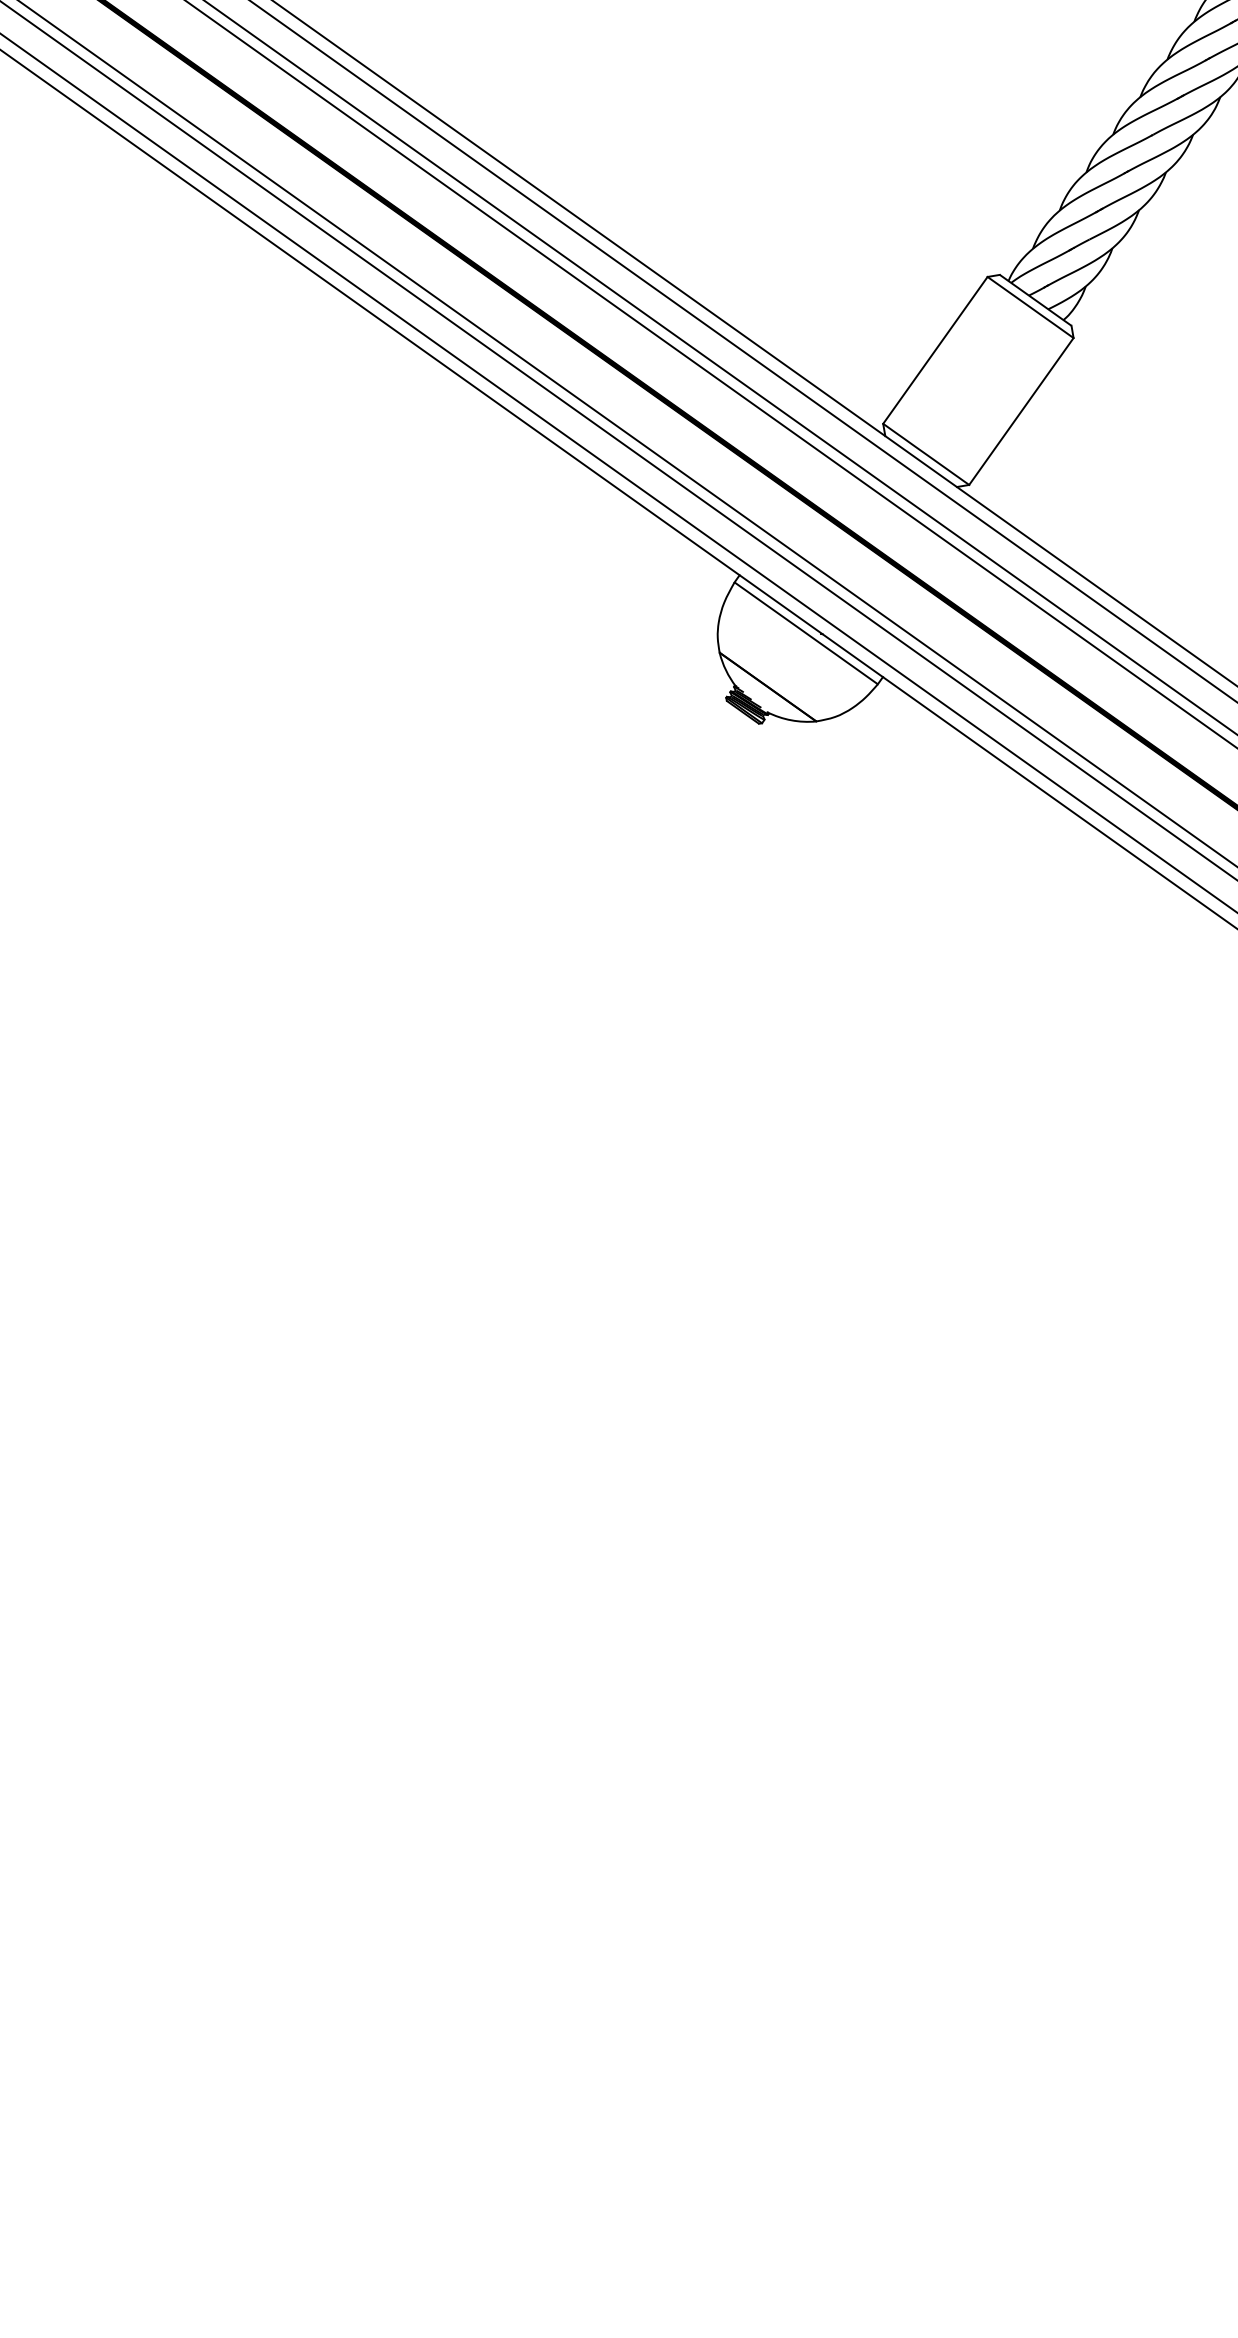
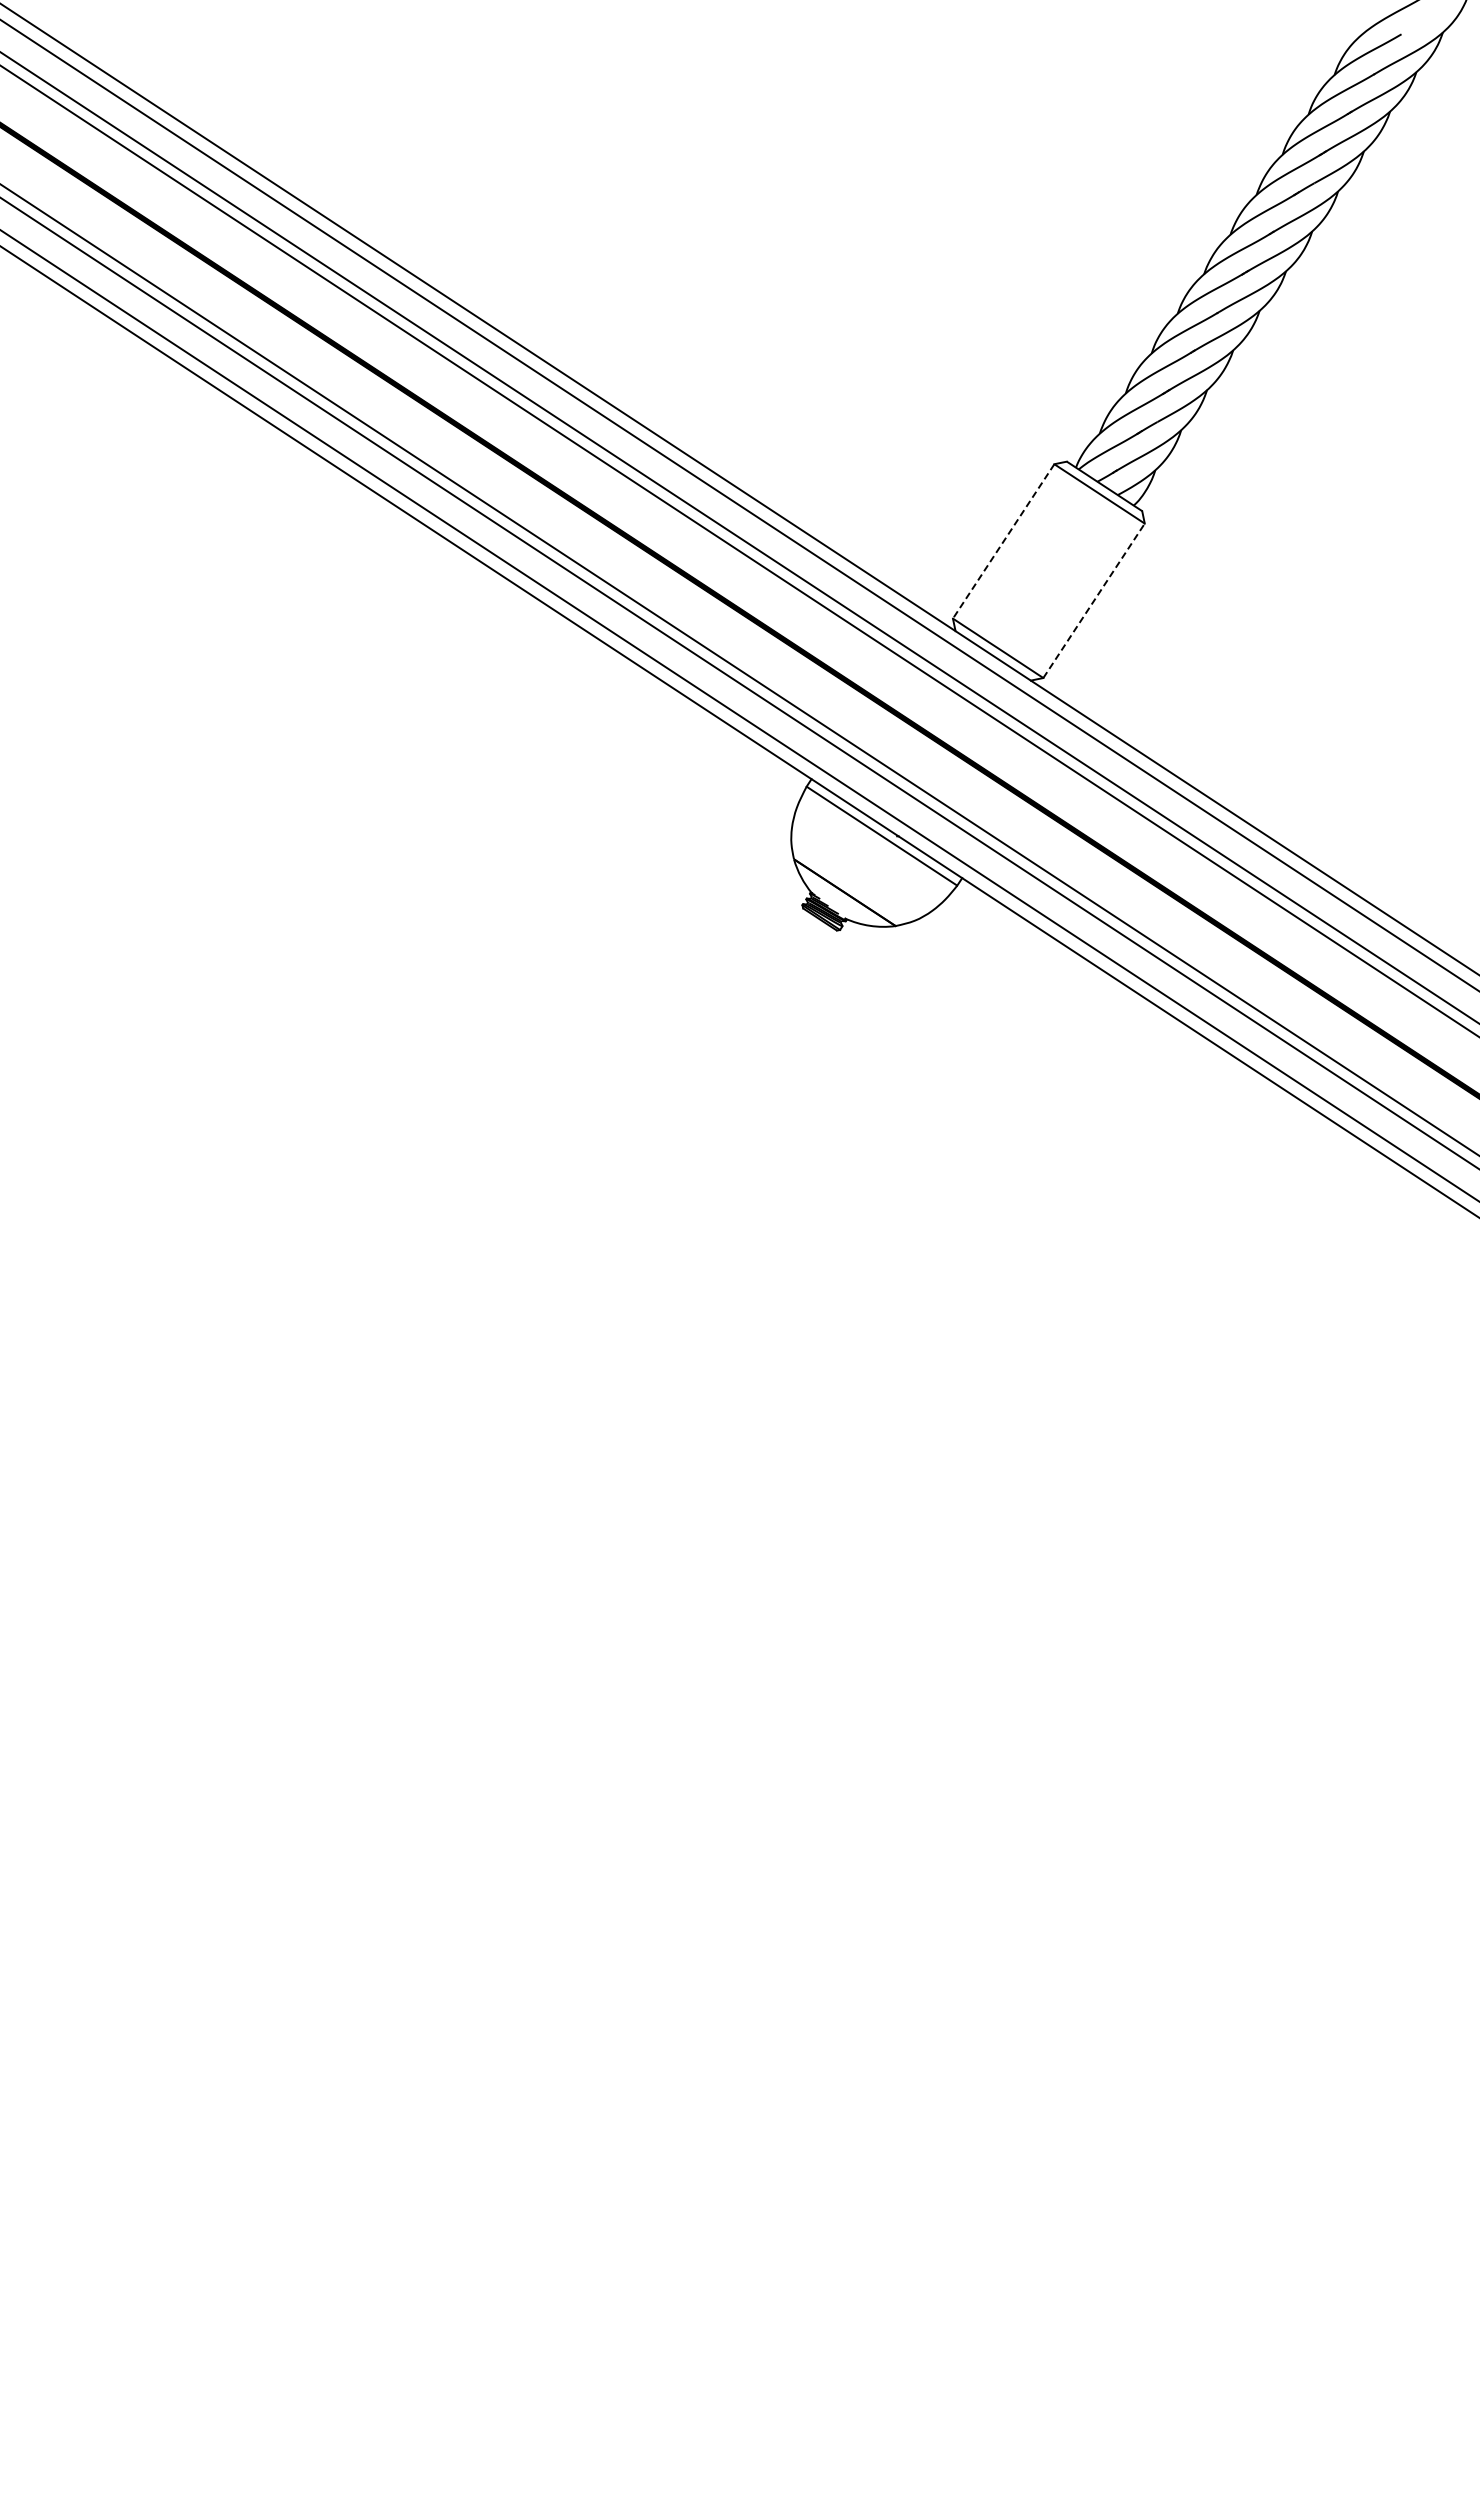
line: (935, 350) -> (1003, 541), solid -> dashed
line: (1021, 411) -> (1094, 600), solid -> dashed

